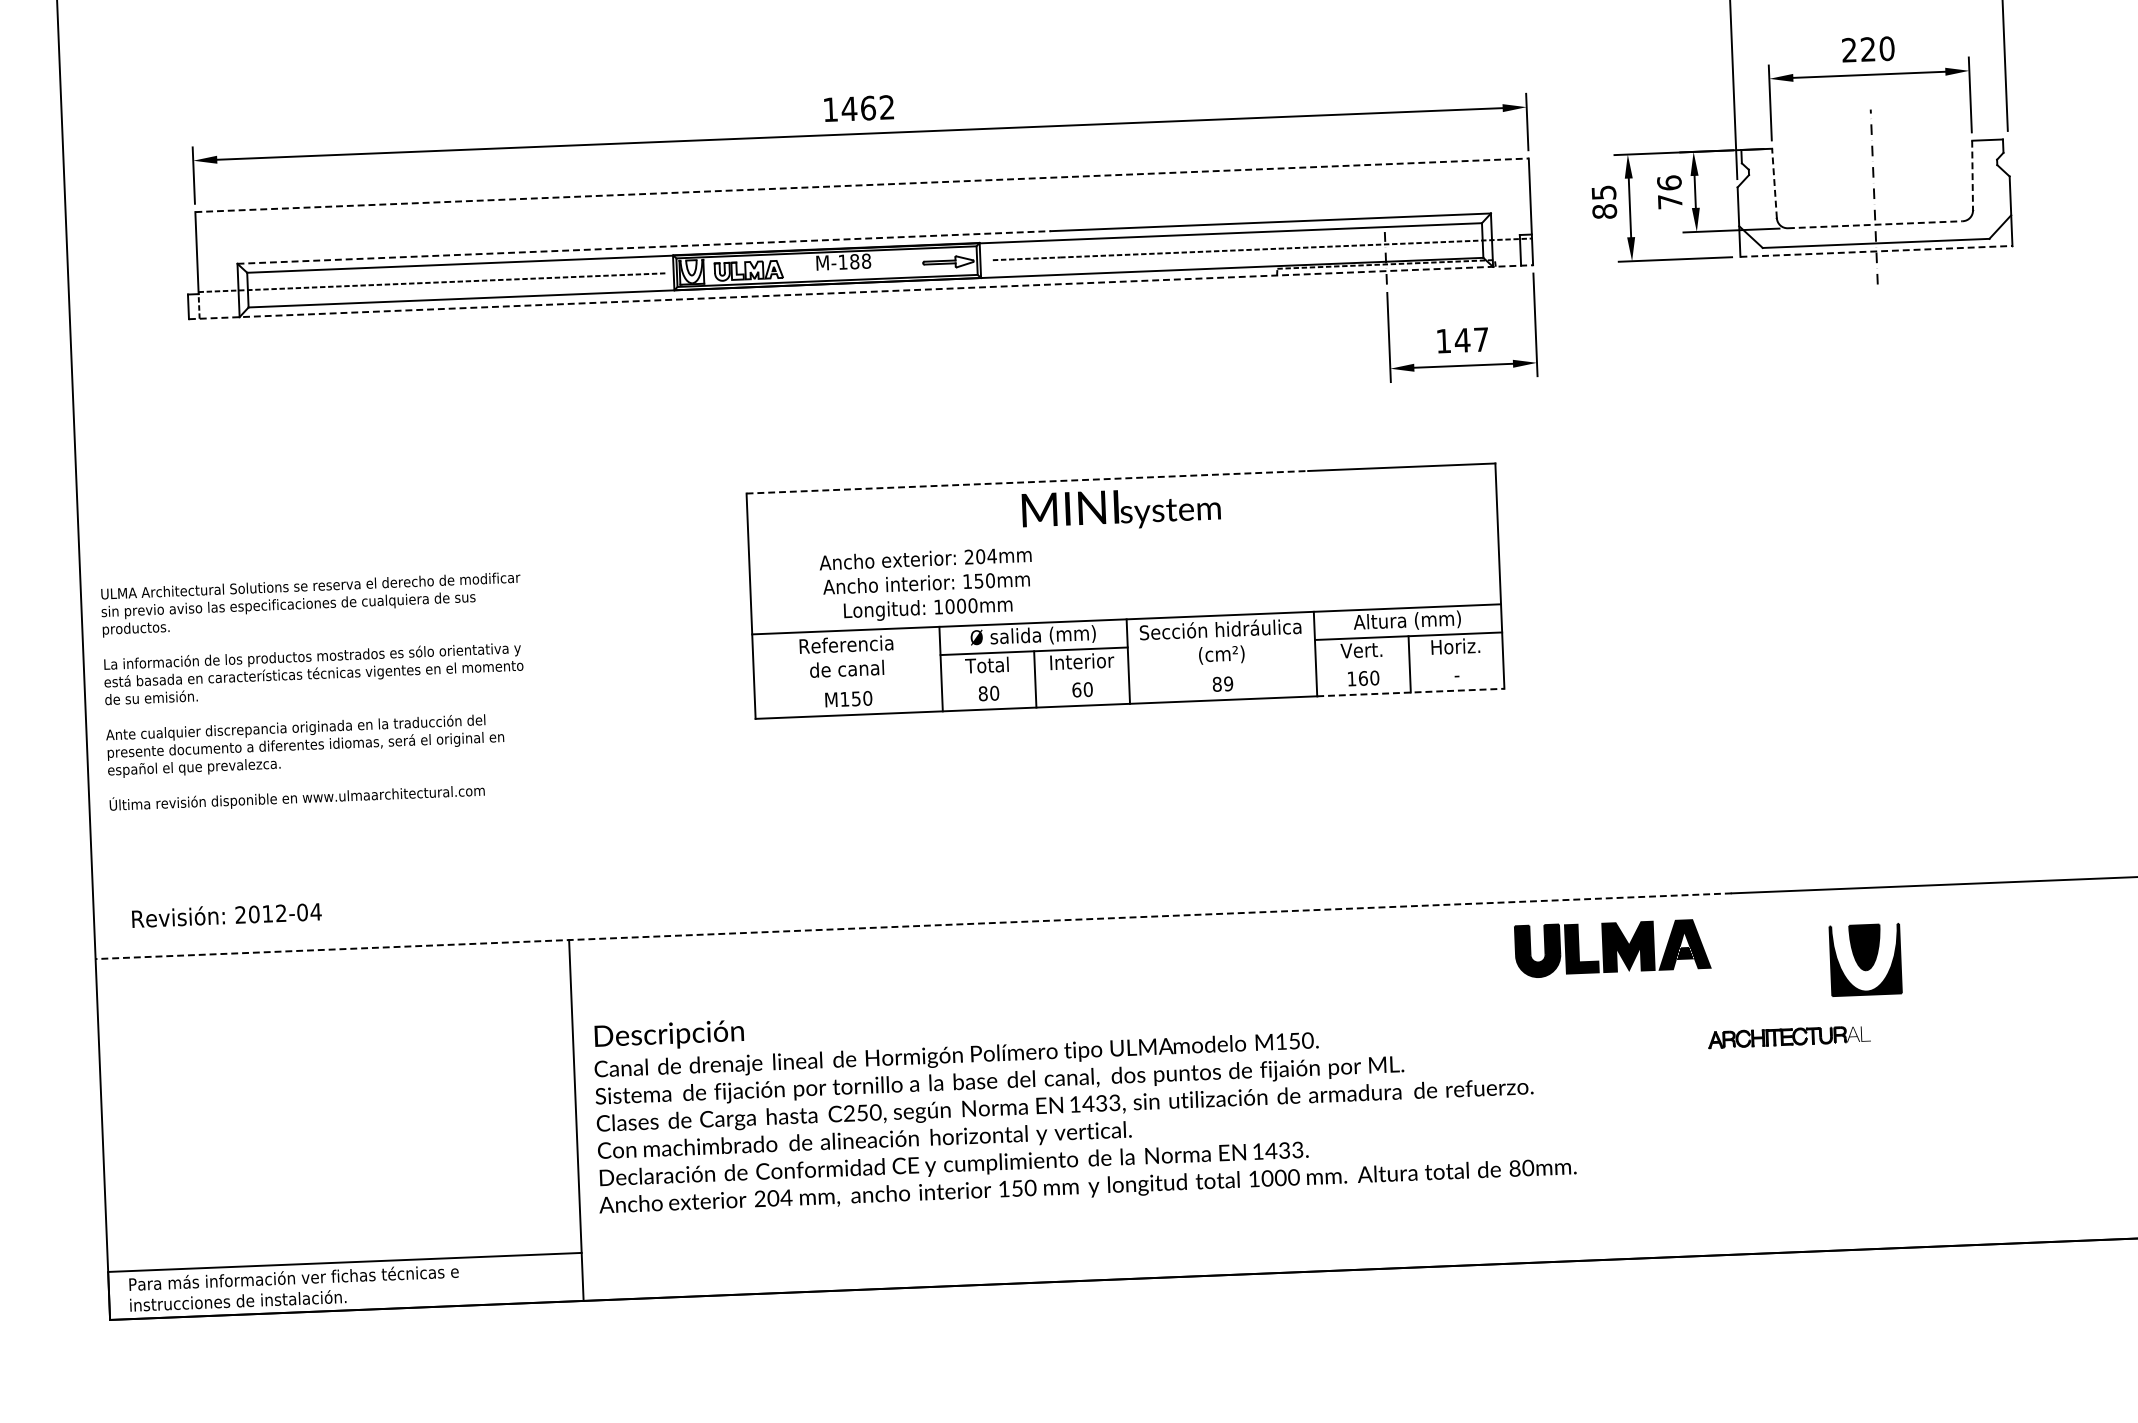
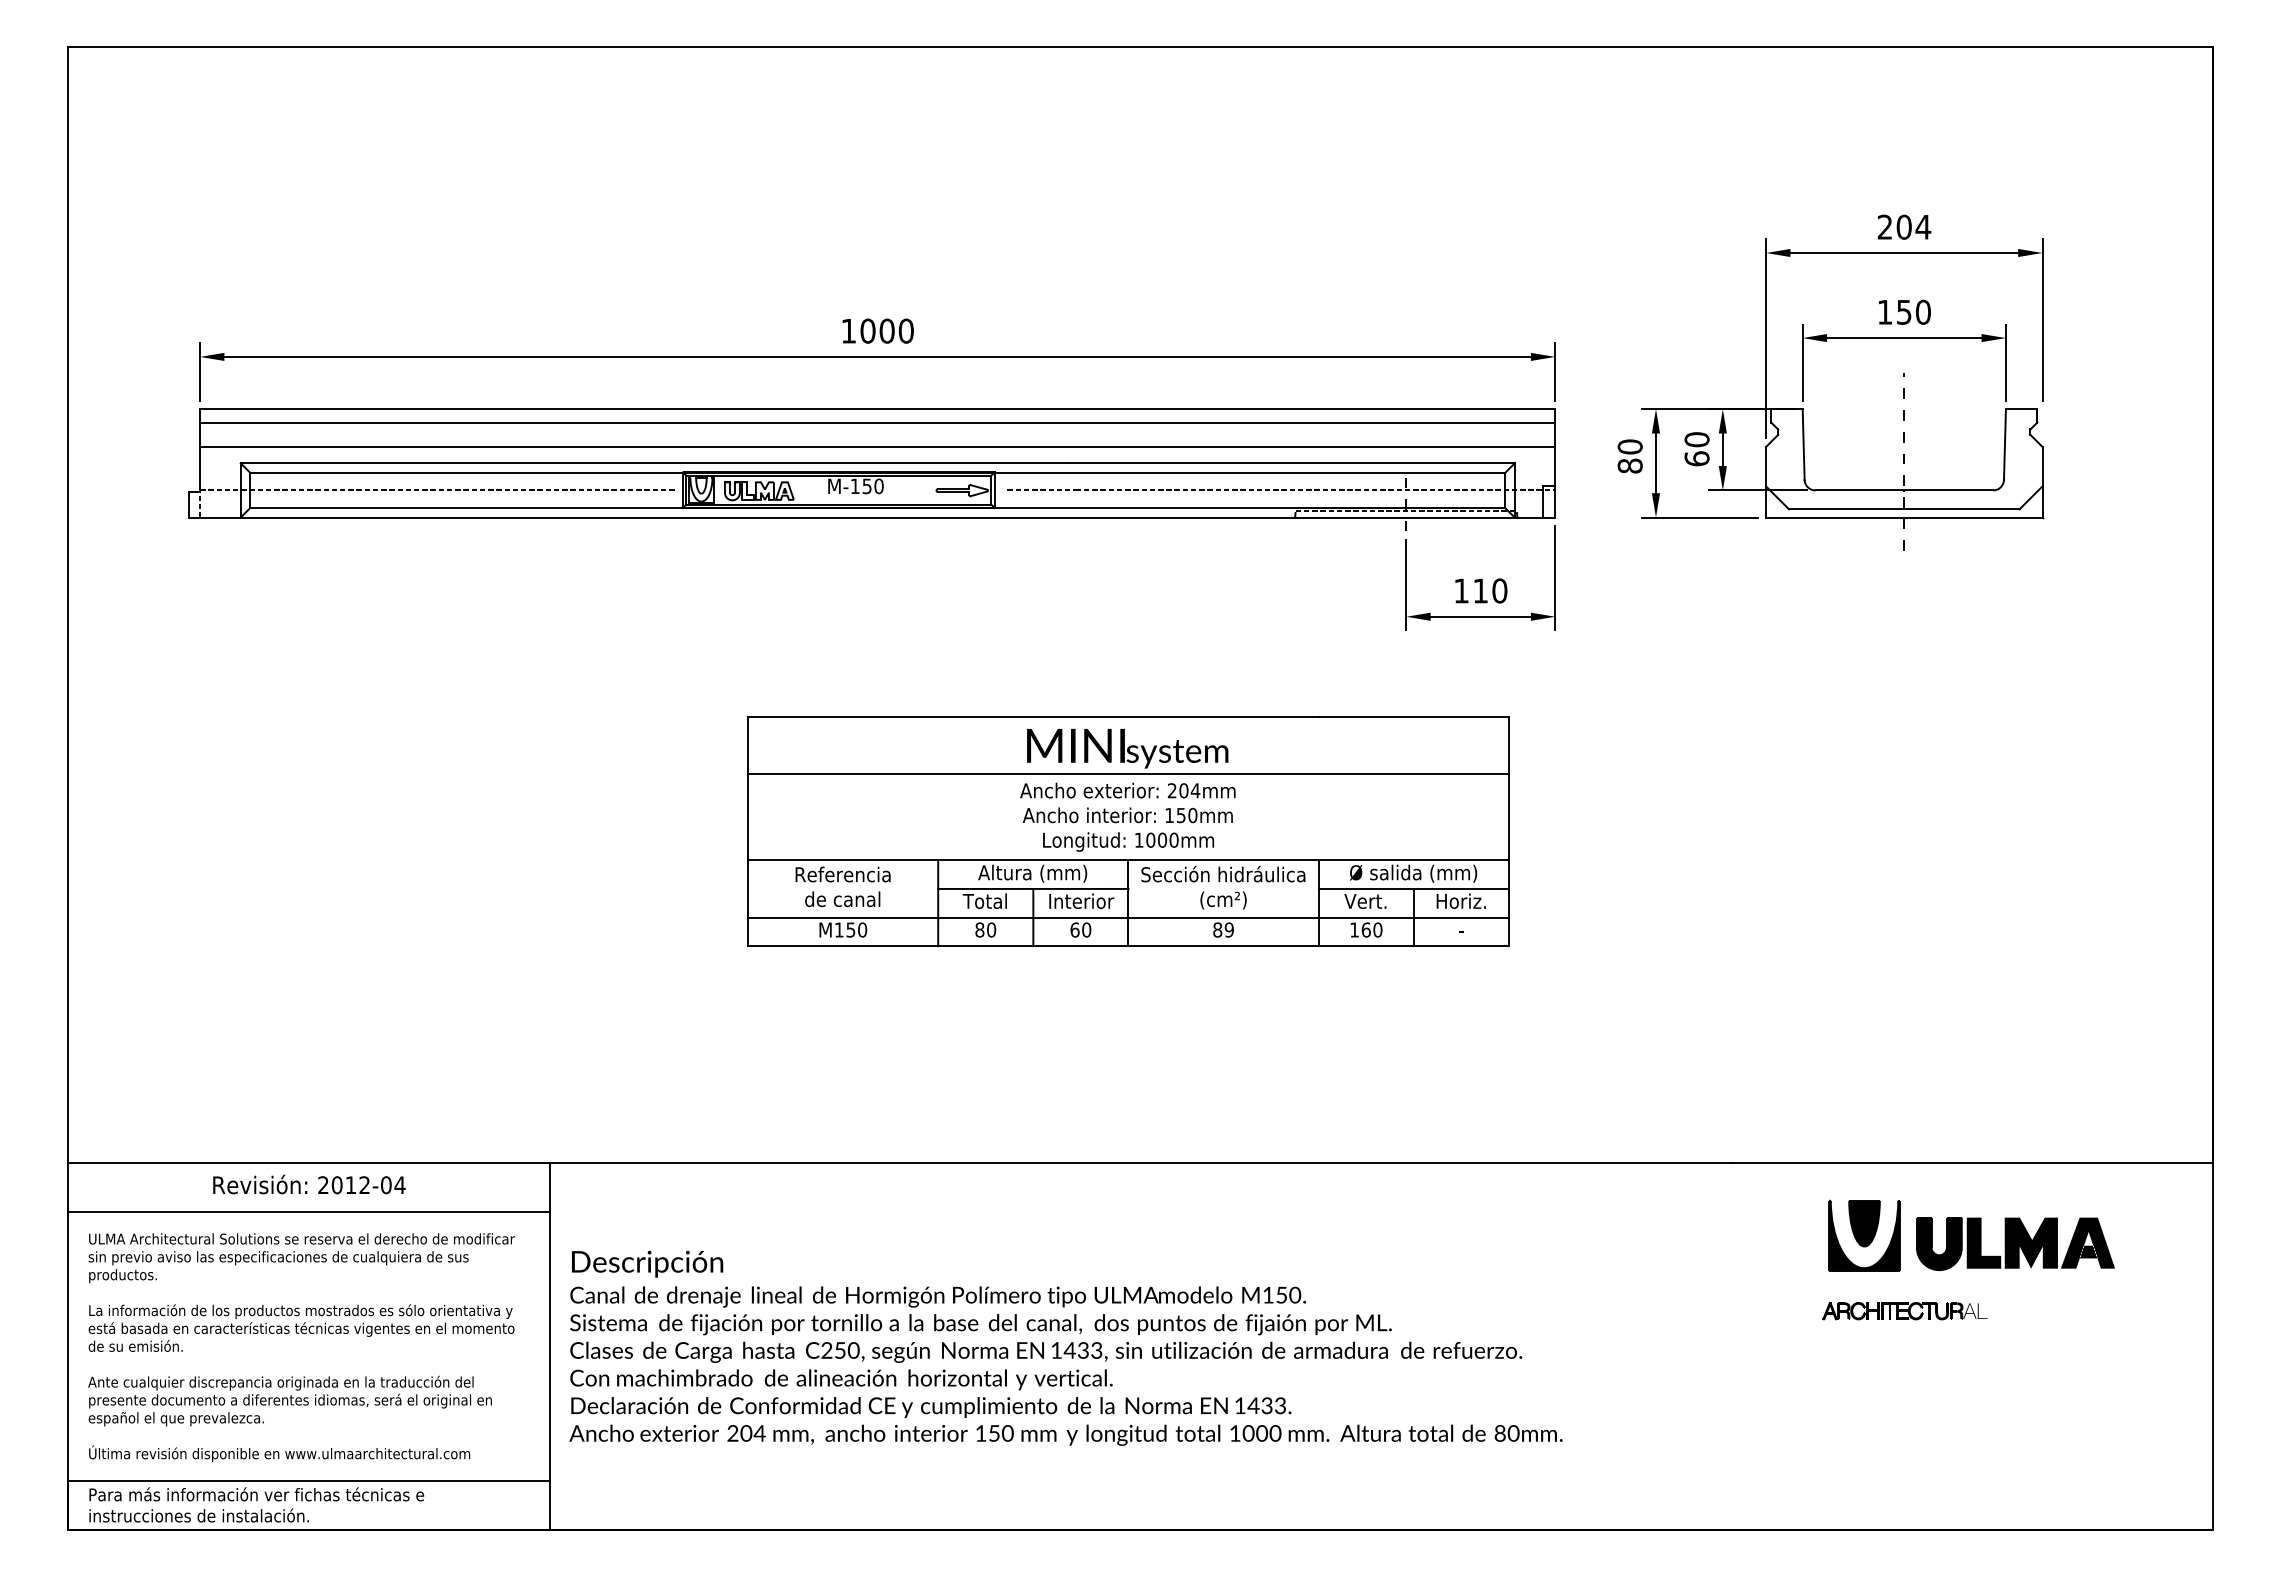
text: (1858, 49) -> (1894, 311), 220 -> 150
text: (867, 107) -> (886, 330), 1462 -> 1000
line: (1972, 176) -> (2004, 445), dashed -> solid
line: (1774, 183) -> (1803, 444), dashed -> solid
line: (861, 185) -> (877, 409), dashed -> solid
text: (1603, 192) -> (1629, 446), 85 -> 80
text: (1669, 192) -> (1696, 449), 76 -> 60
line: (862, 198) -> (877, 422), added
line: (863, 222) -> (877, 446), added
line: (1875, 224) -> (1904, 490), dashed -> solid
line: (644, 247) -> (654, 463), dashed -> solid
line: (1876, 251) -> (1904, 517), dashed -> solid
text: (860, 261) -> (872, 486), M-188 -> M-150
line: (861, 292) -> (872, 517), dashed -> solid
text: (1471, 339) -> (1489, 590), 147 -> 110
line: (1027, 482) -> (1033, 717), dashed -> solid
line: (1122, 534) -> (1127, 774), added
text: (926, 584) -> (1127, 816), moved
text: (1407, 621) -> (1413, 873), Altura (mm) -> Ø salida (mm)
text: (1032, 636) -> (1032, 873), Ø salida (mm) -> Altura (mm)
line: (1127, 675) -> (1127, 917), added
text: (314, 692) -> (301, 1347), moved
line: (1411, 692) -> (1414, 946), dashed -> solid
text: (226, 914) -> (309, 1184), moved
line: (913, 926) -> (899, 1163), dashed -> solid
part: (1612, 947) -> (2015, 1243), moved
line: (333, 997) -> (308, 1211), added
part: (1788, 1037) -> (1904, 1311), moved

